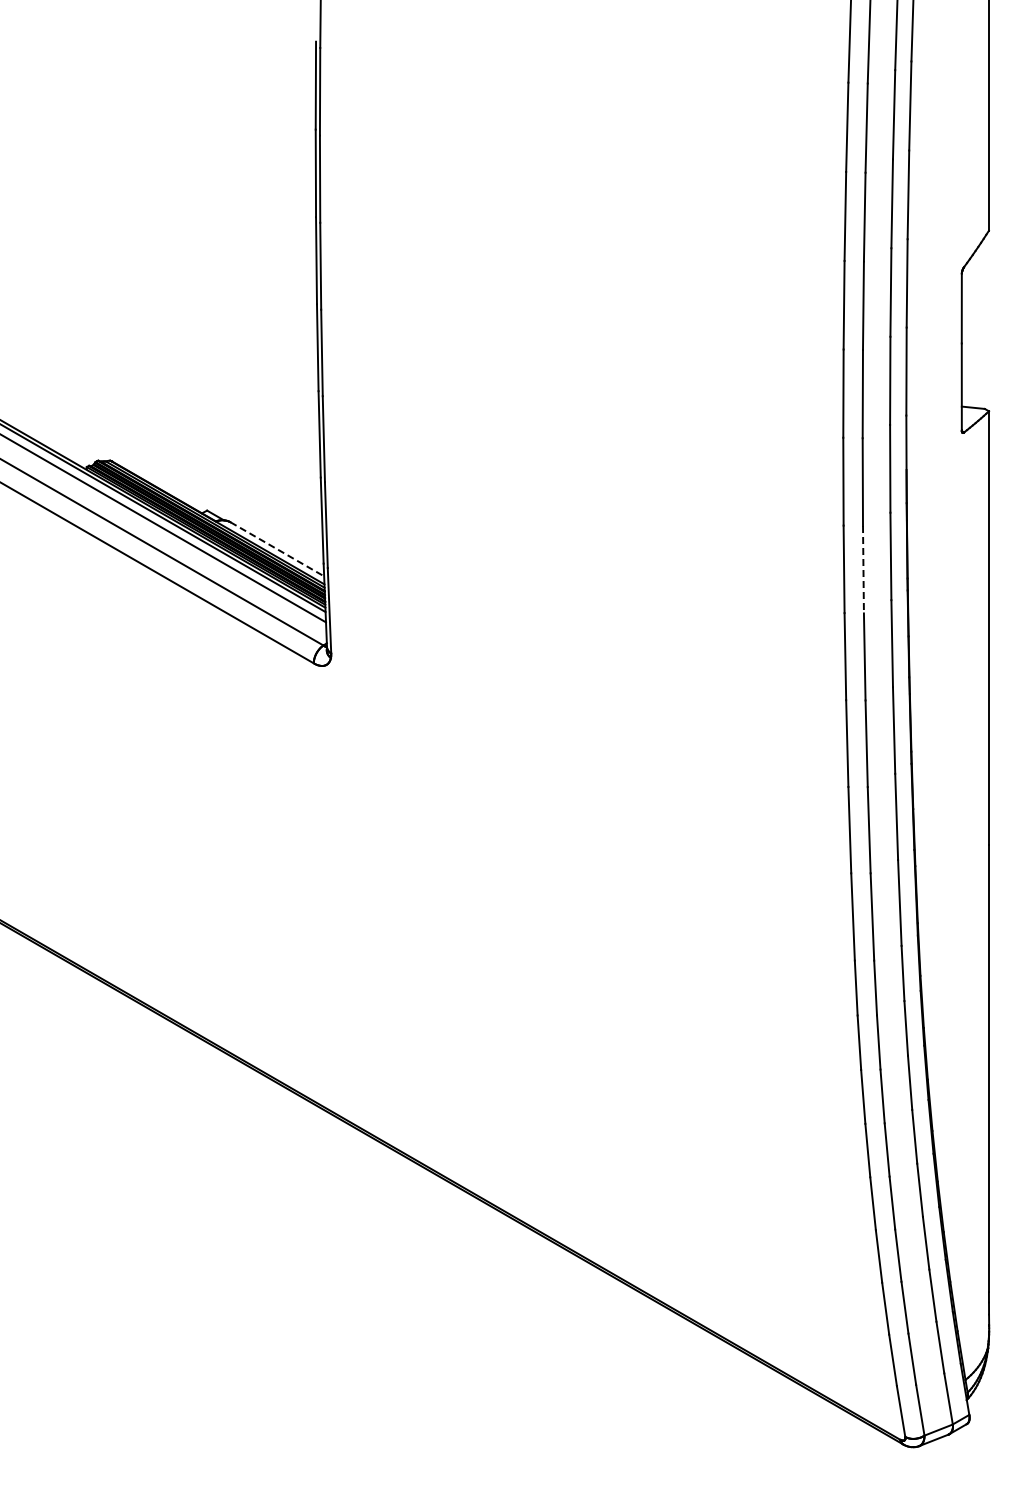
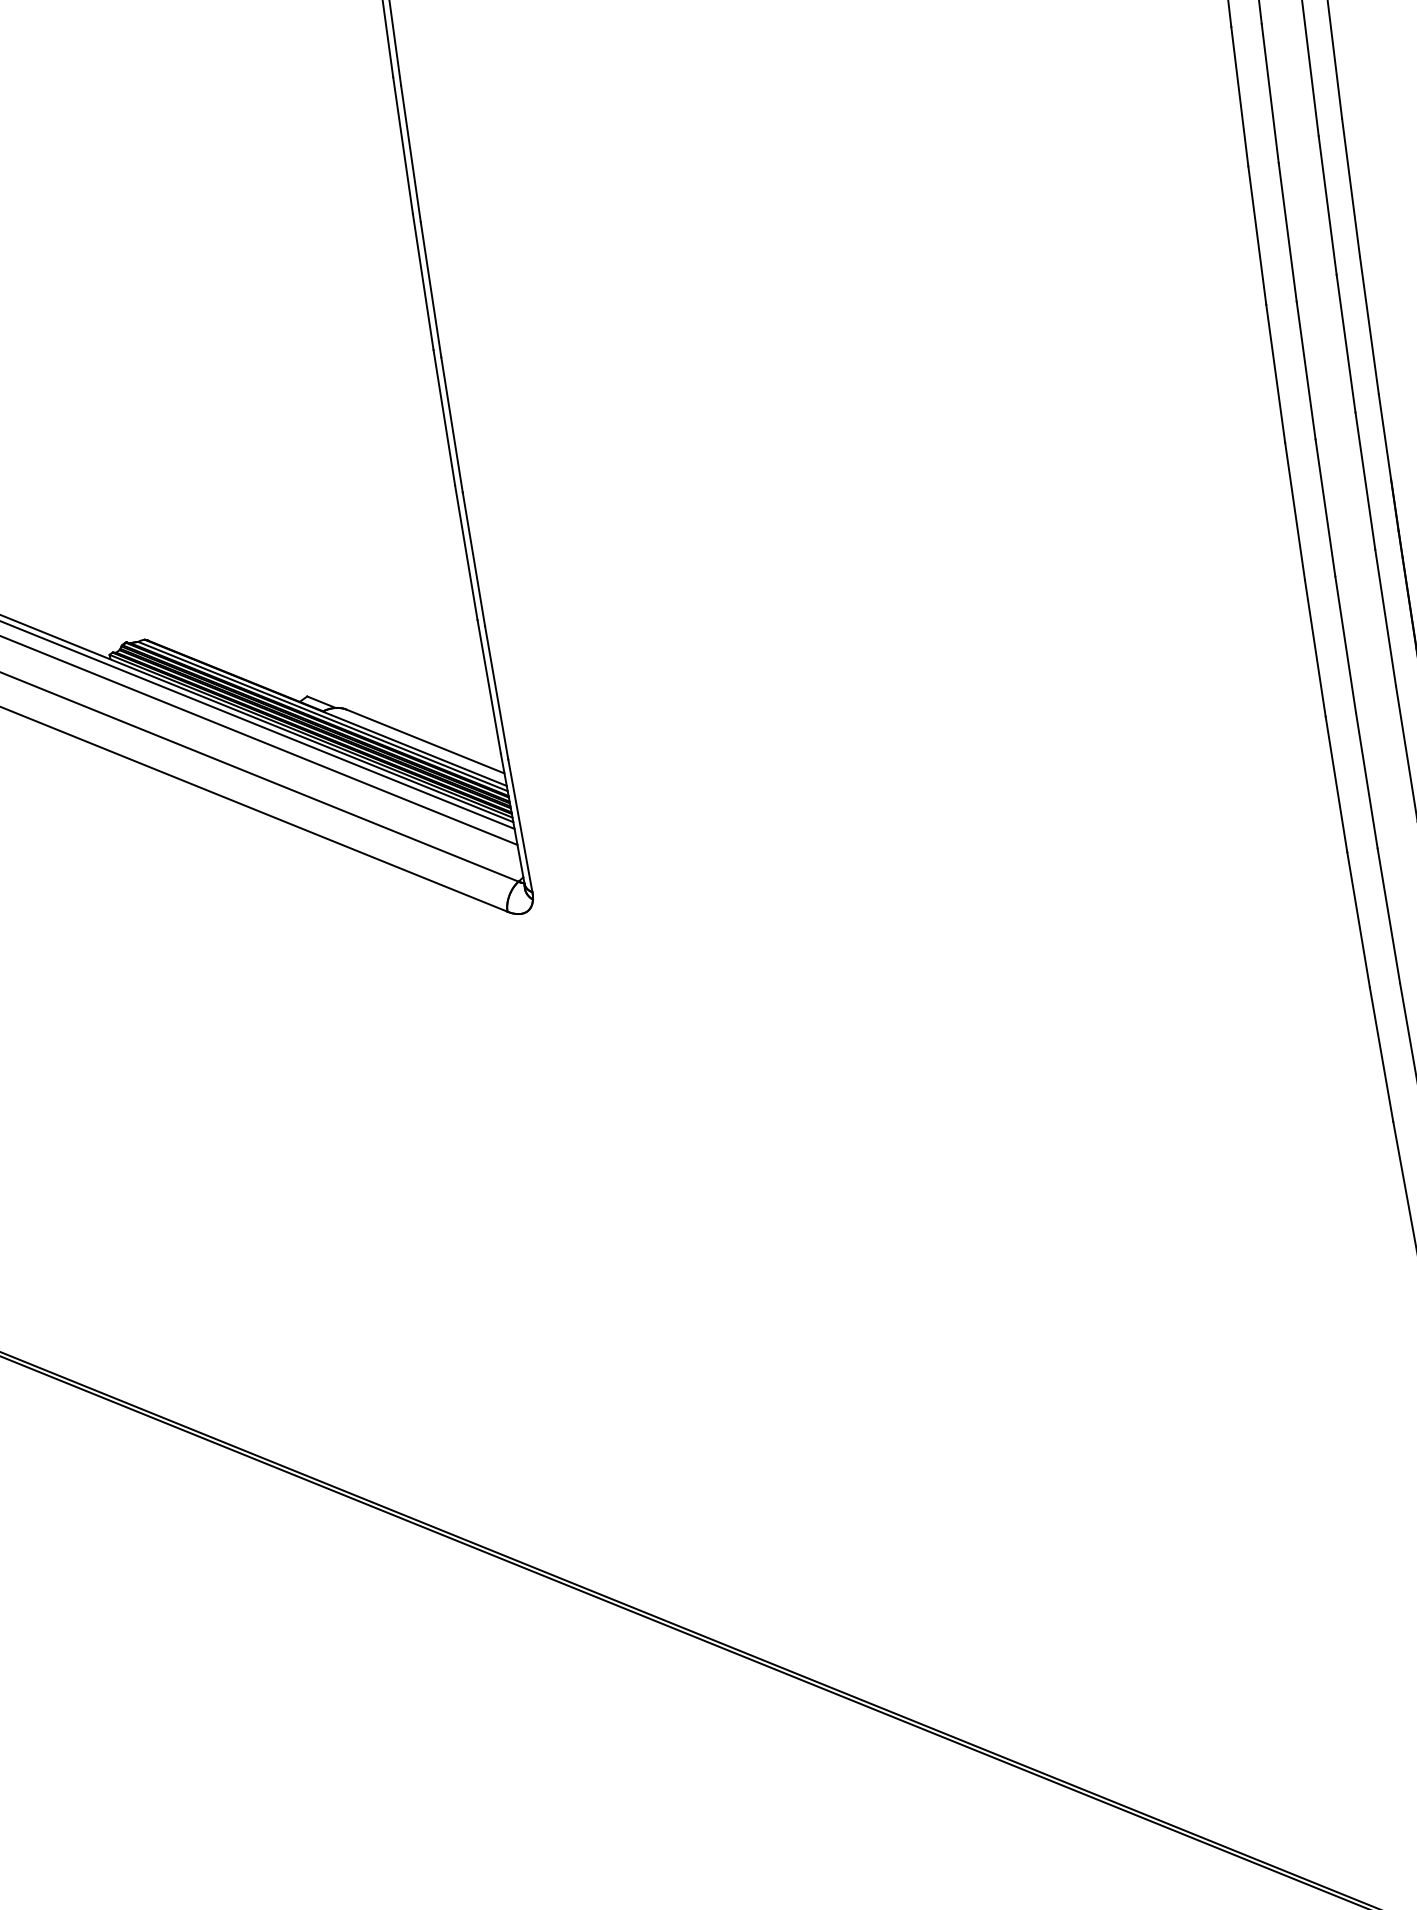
line: (277, 549) -> (425, 741), dashed -> solid
line: (863, 569) -> (1345, 644), dashed -> solid

